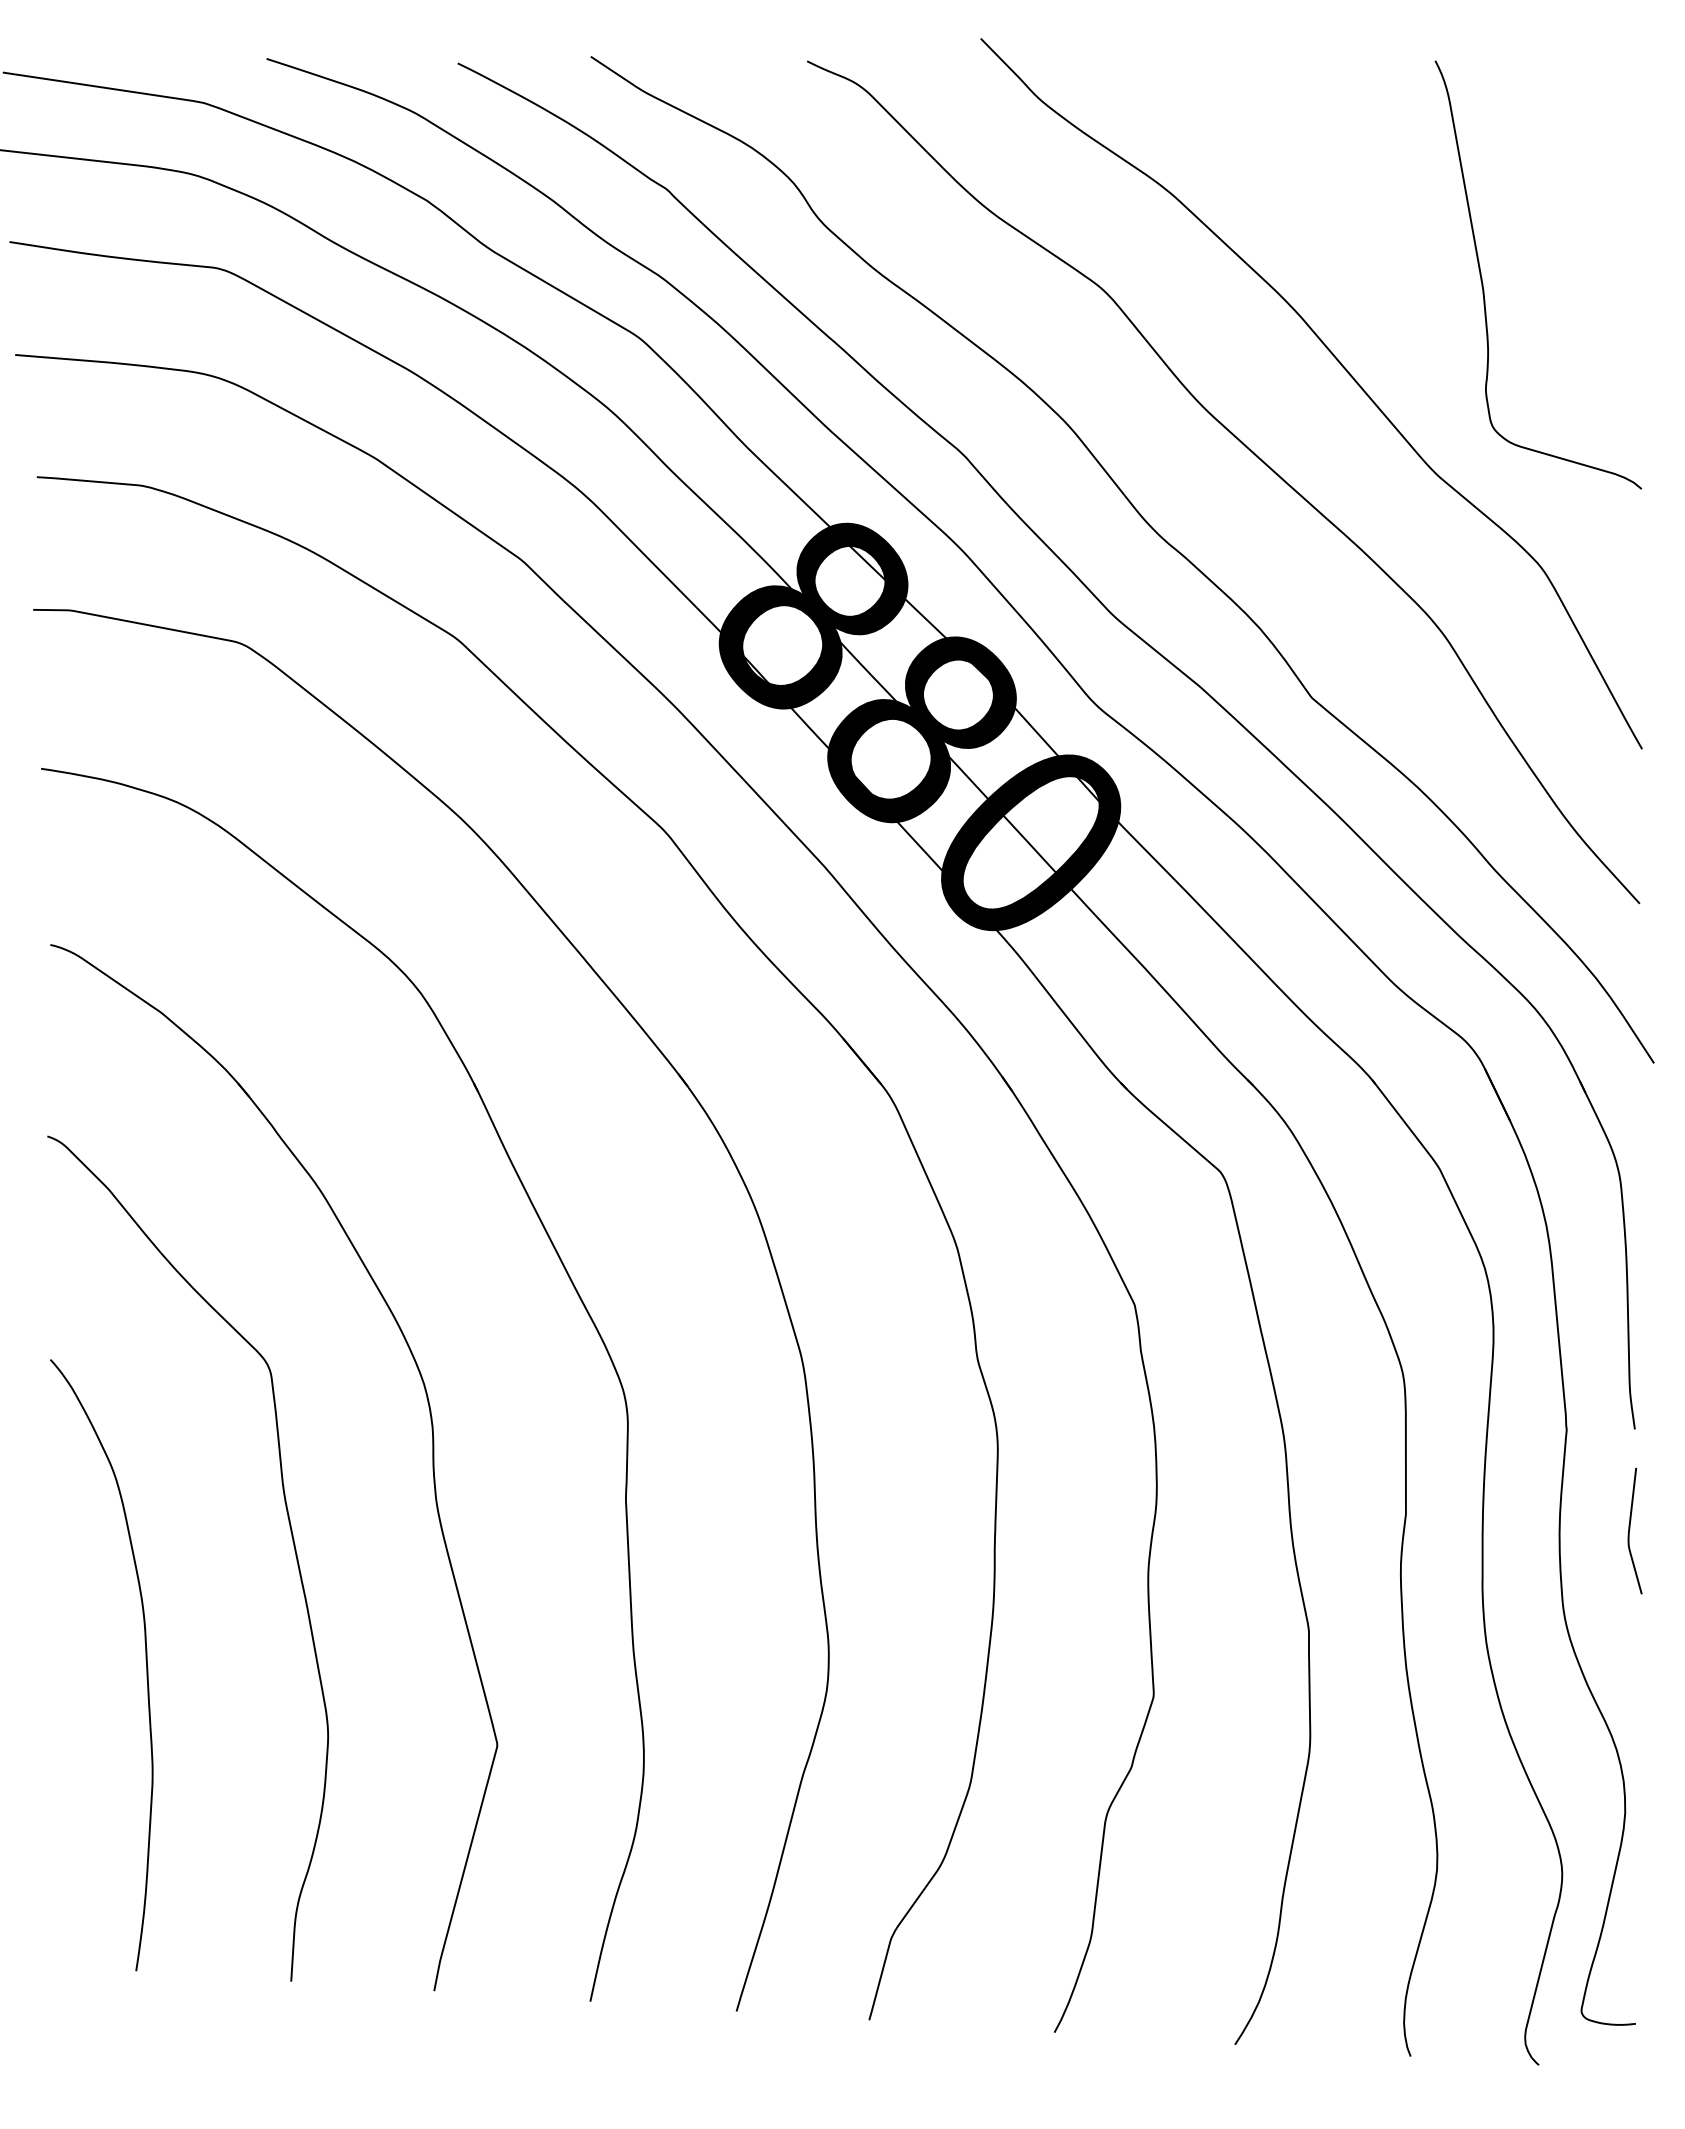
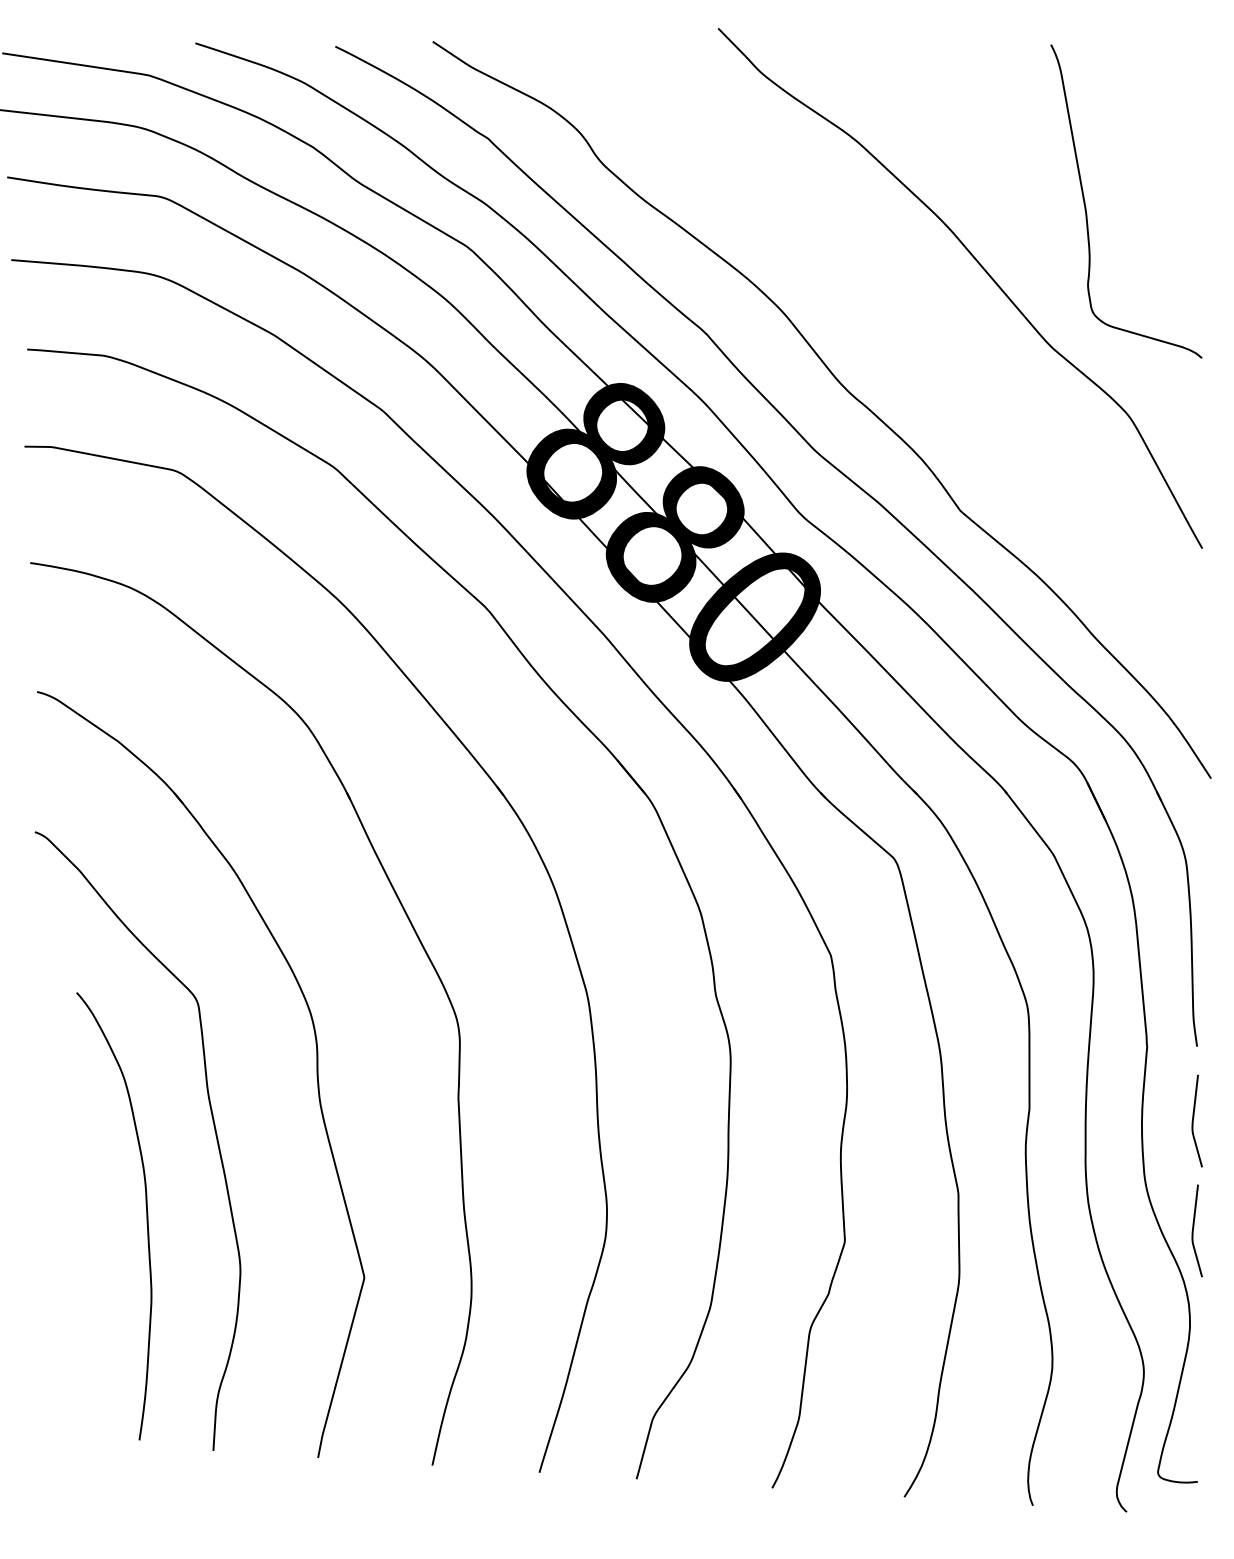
curve: (1252, 453) -> (917, 332), removed
curve: (145, 1660) -> (146, 1212), moved
curve: (1630, 1679) -> (1193, 1229), added

